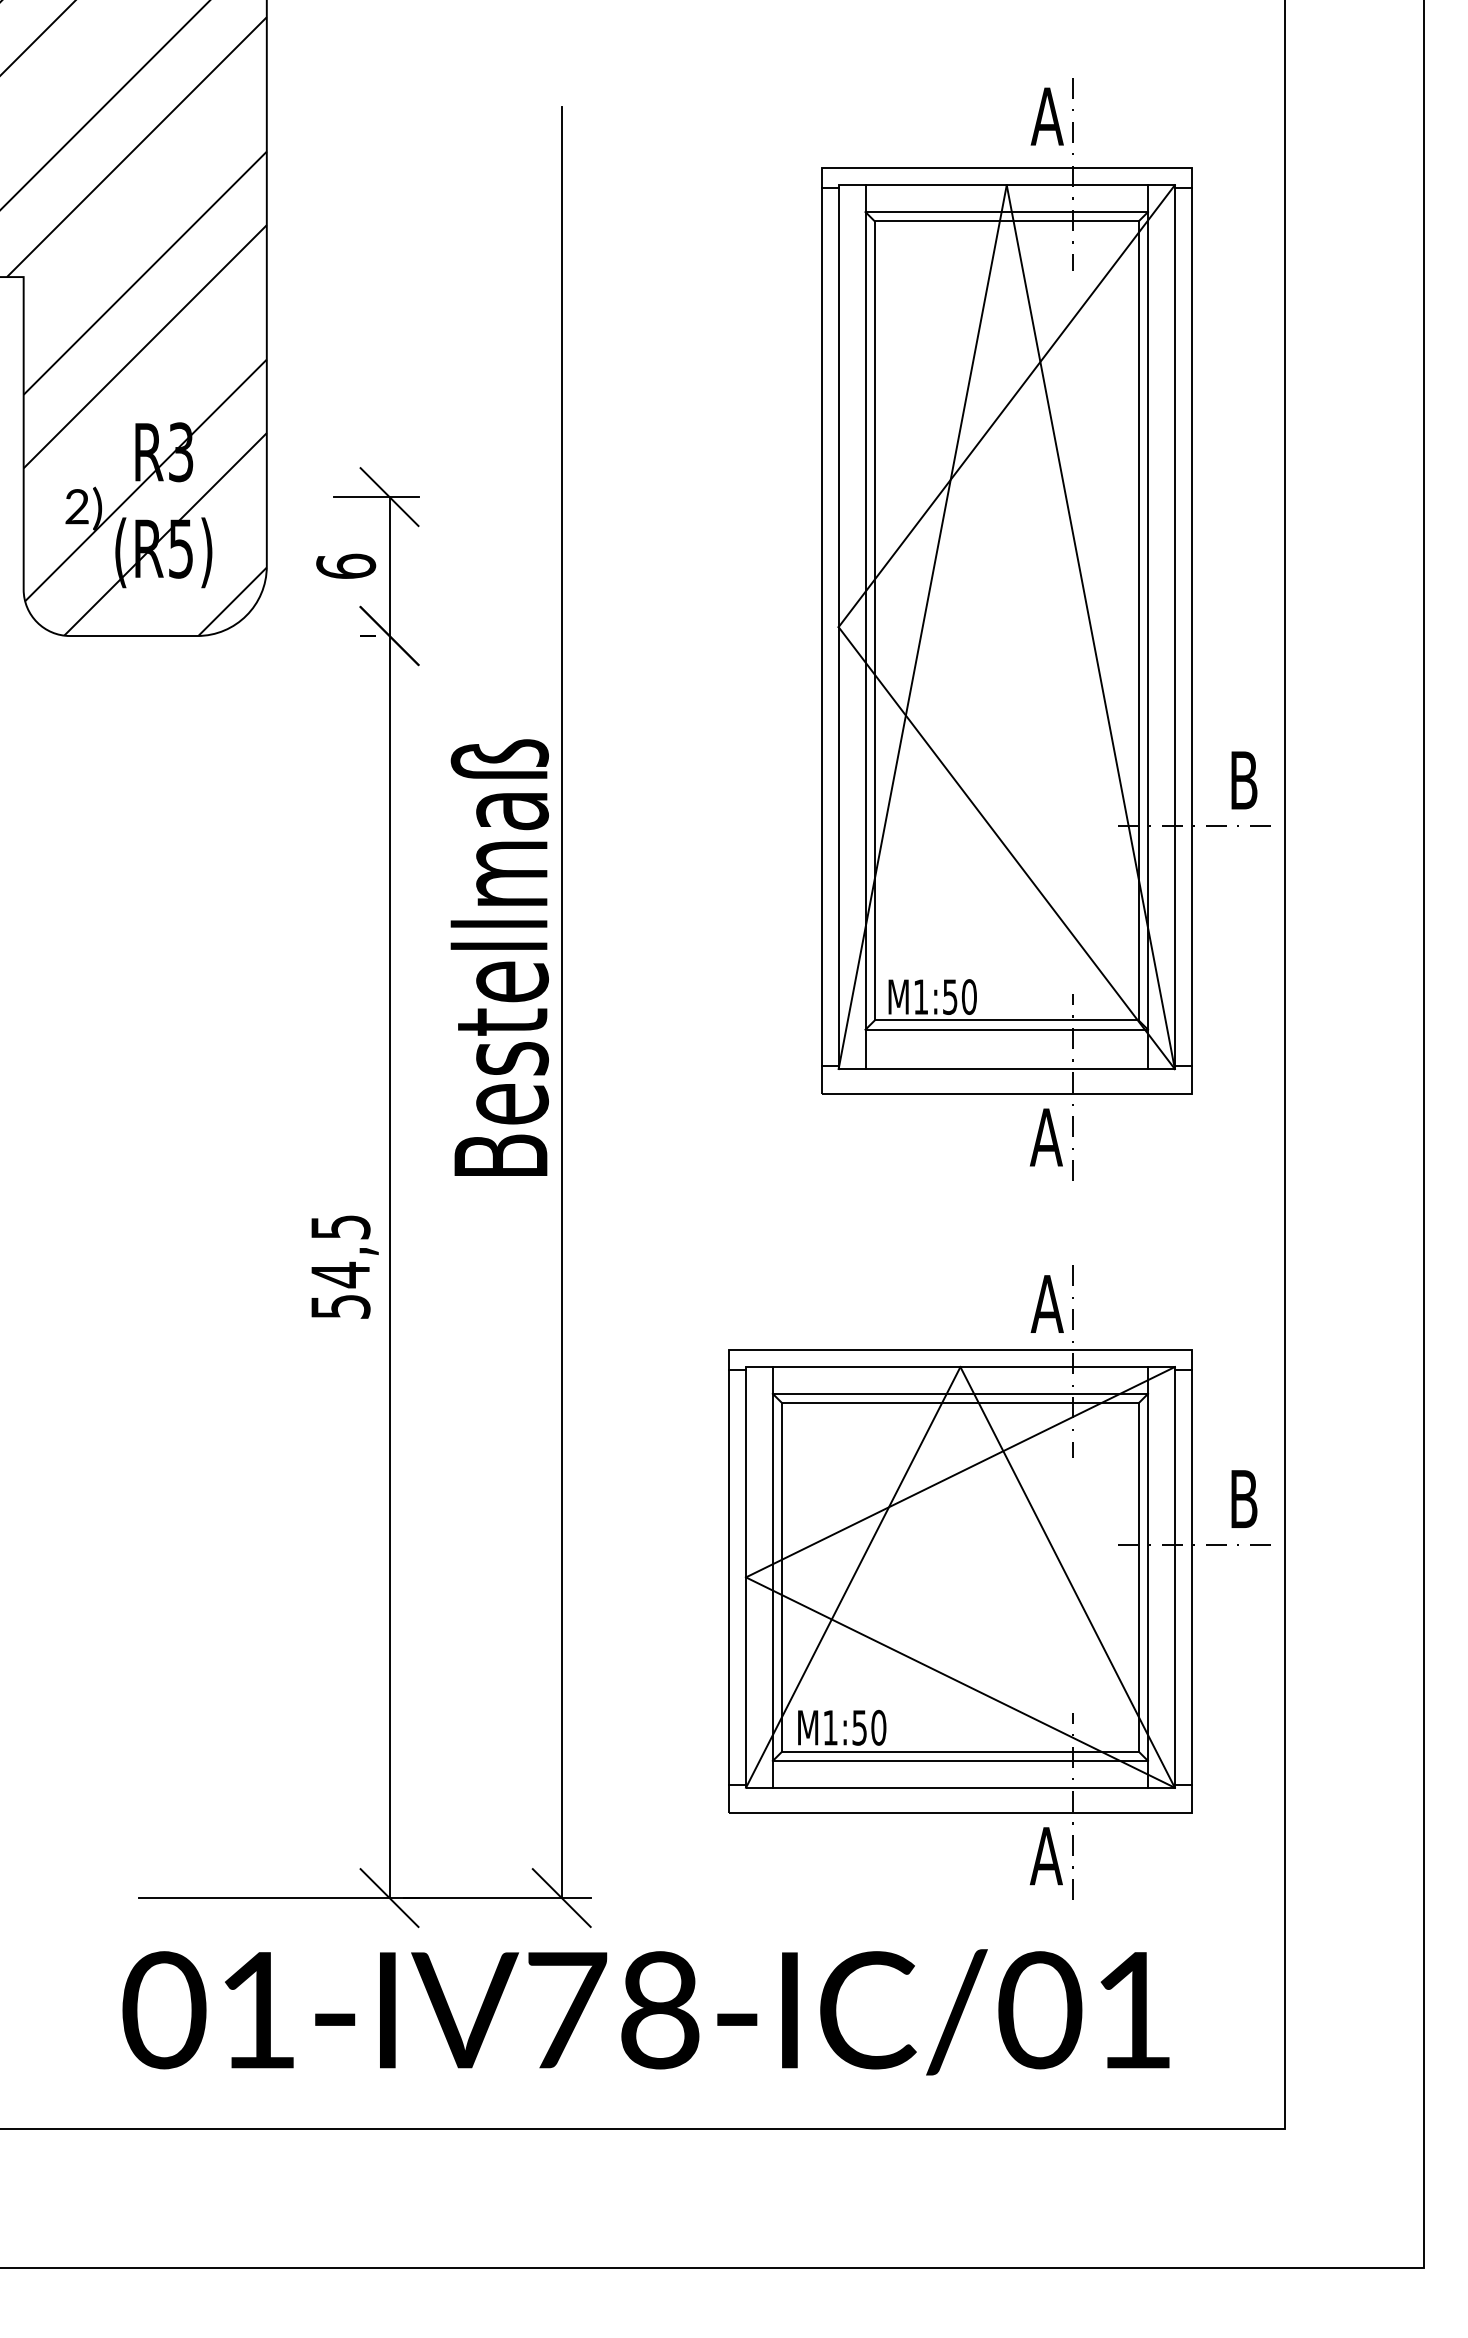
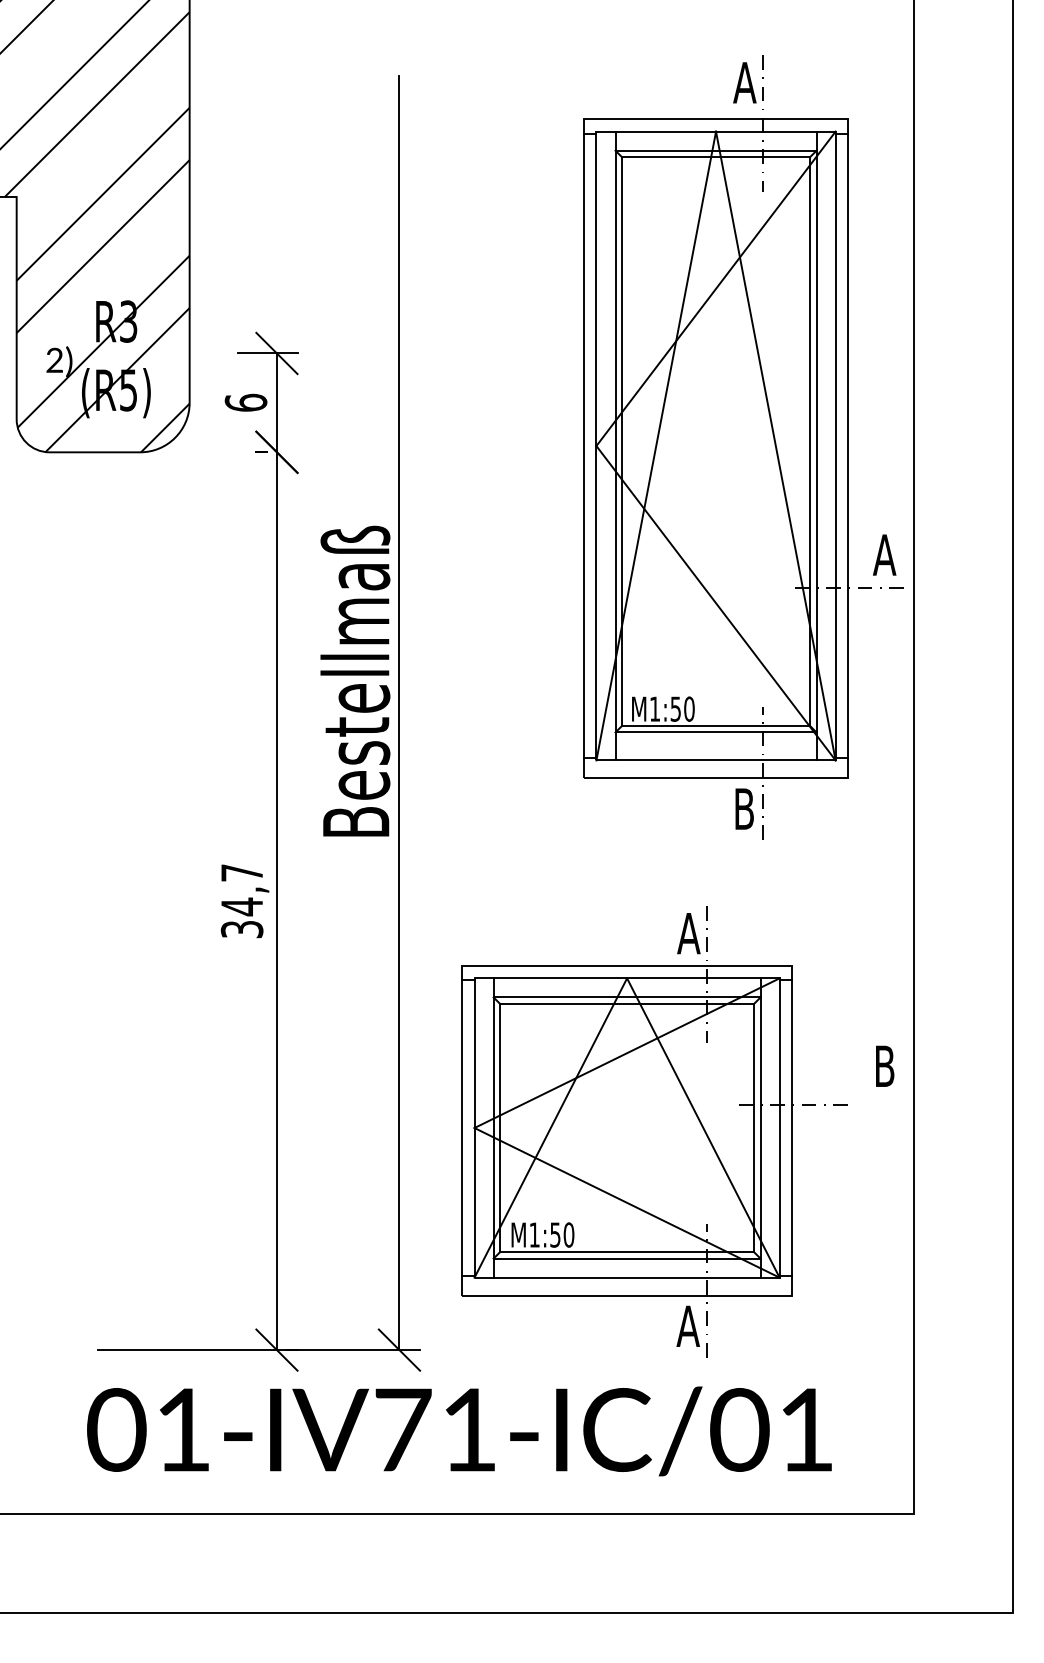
text: (1243, 779) -> (884, 554), B -> A
text: (1045, 1136) -> (743, 808), A -> B
text: (339, 1265) -> (241, 900), 54,5 -> 34,7
part: (998, 1582) -> (654, 1131), moved
text: (660, 2011) -> (469, 1430), 01-IV78-IC/01 -> 01-IV71-IC/01

